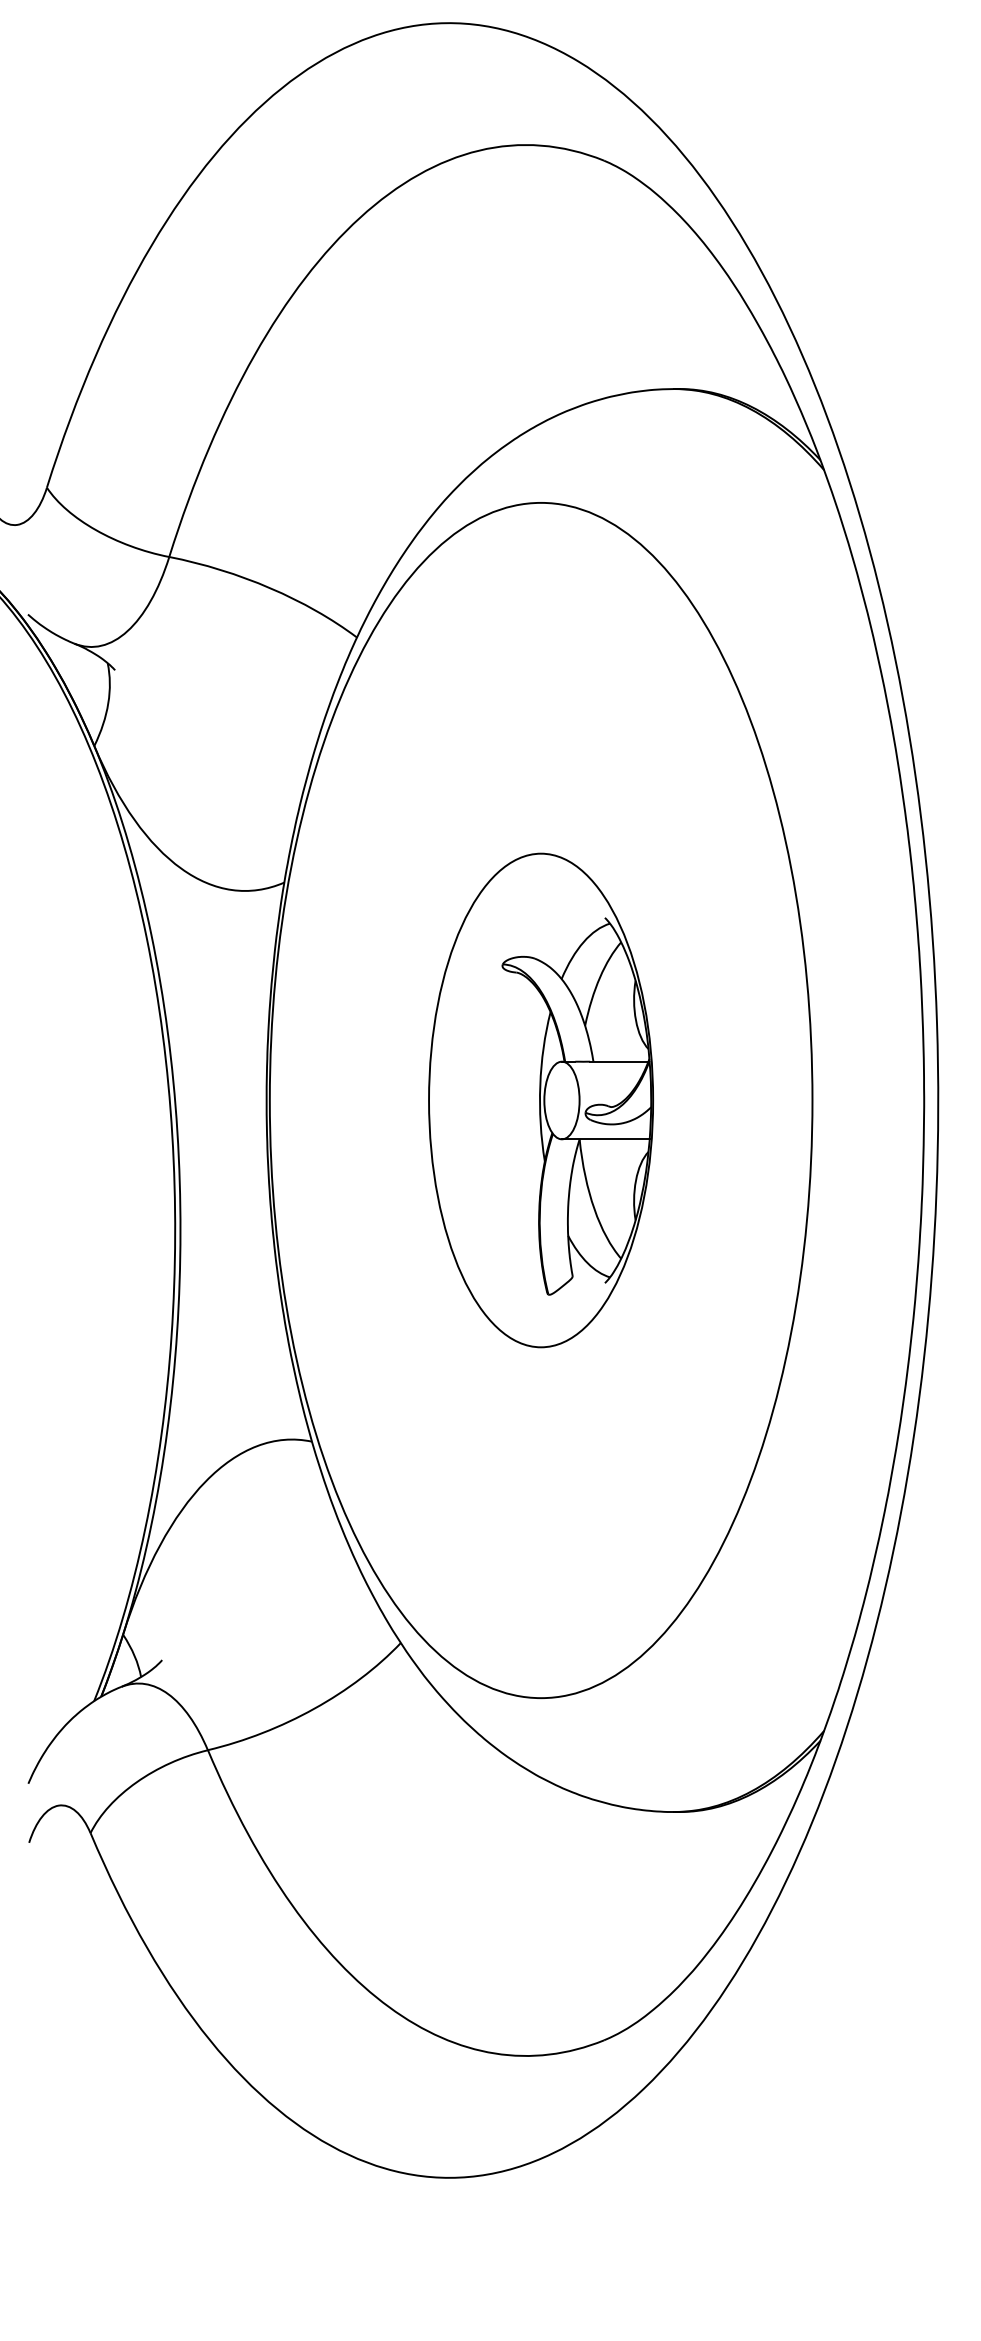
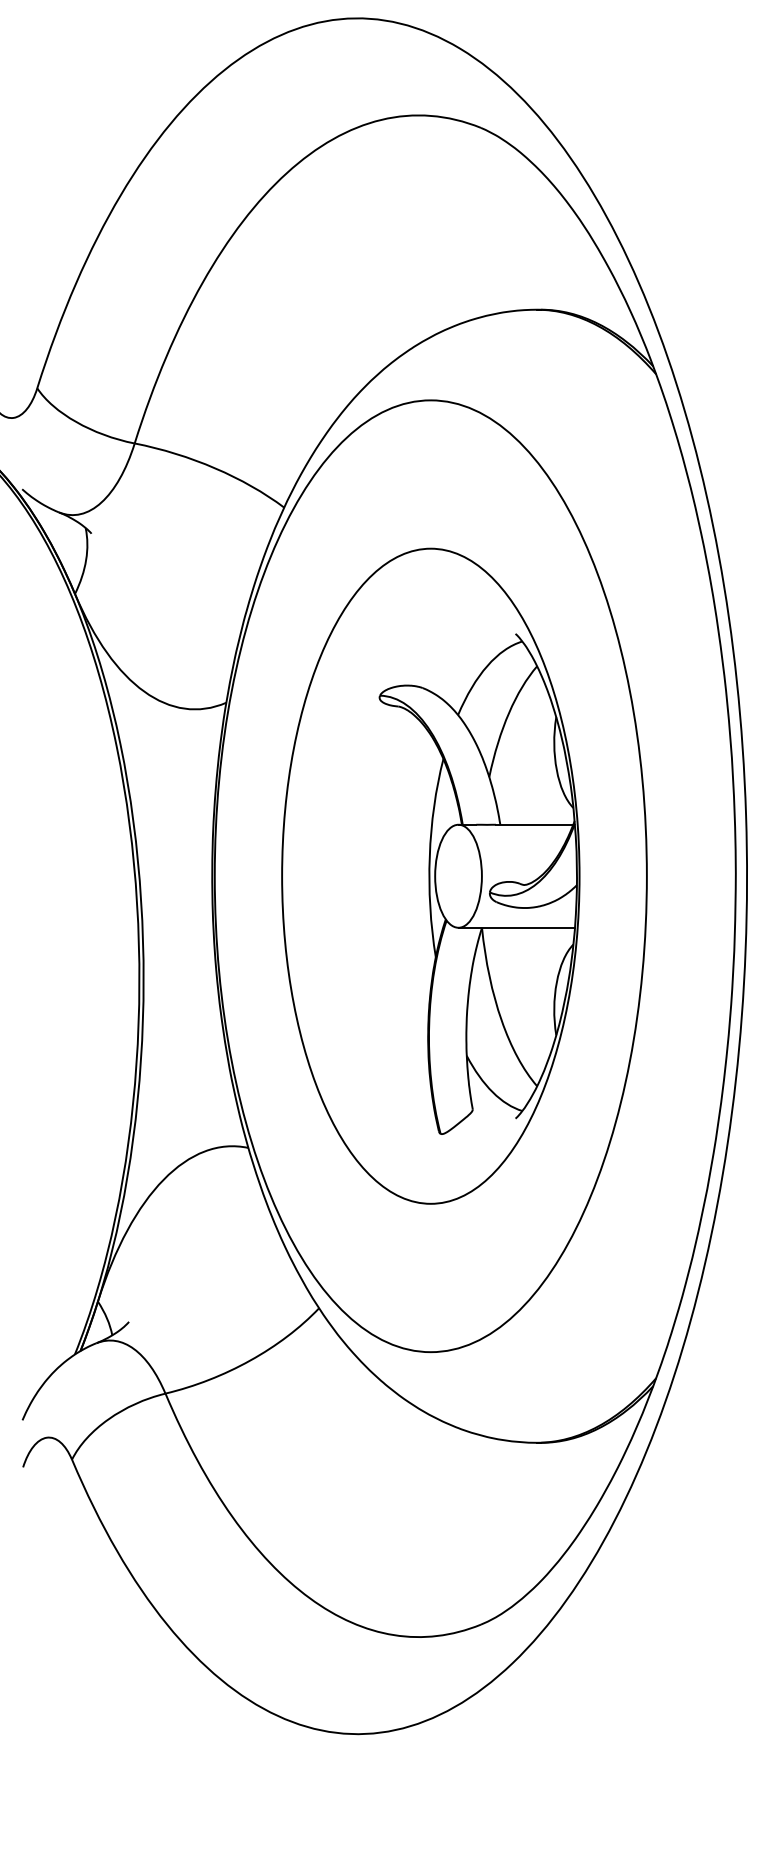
part: (540, 1100) -> (430, 876), size x1.67

